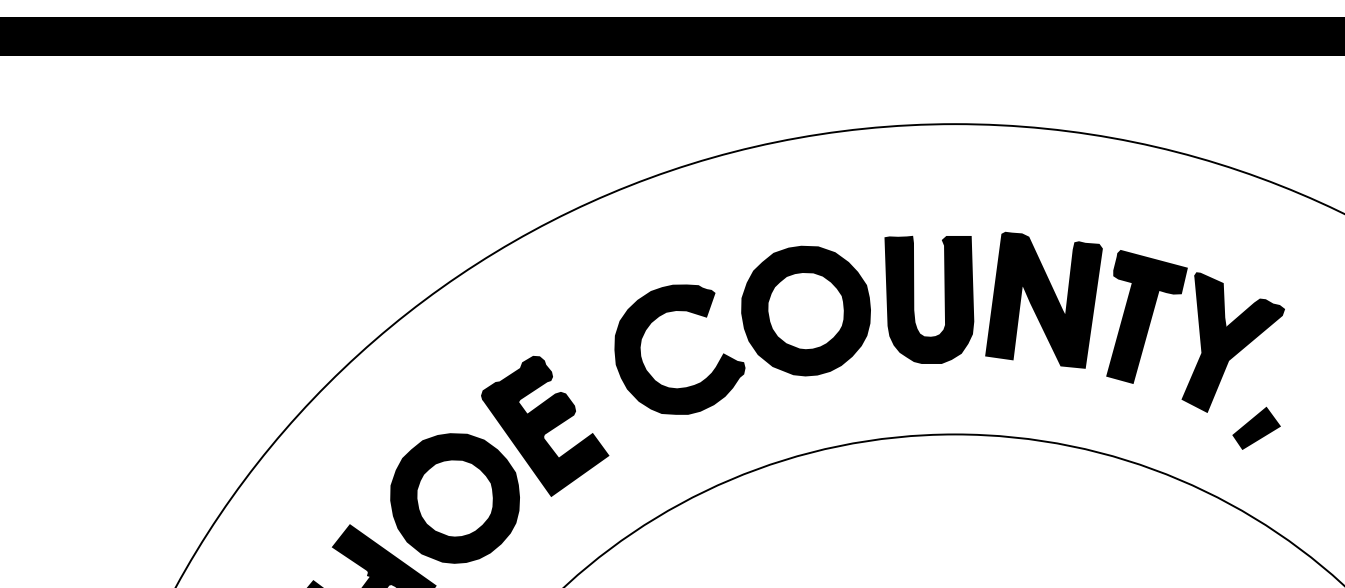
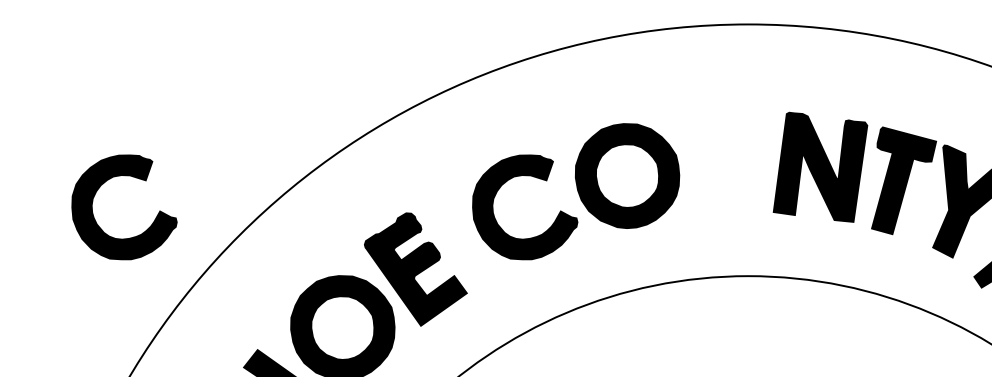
part: (914, 299) -> (715, 166), removed
part: (162, 319) -> (105, 182), added

